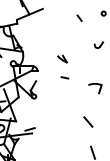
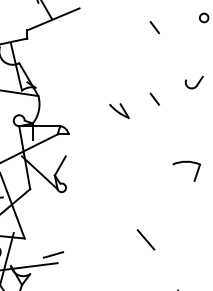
line: (79, 52) -> (154, 97), added
line: (64, 77) -> (123, 148), removed
line: (88, 121) -> (146, 238), moved

